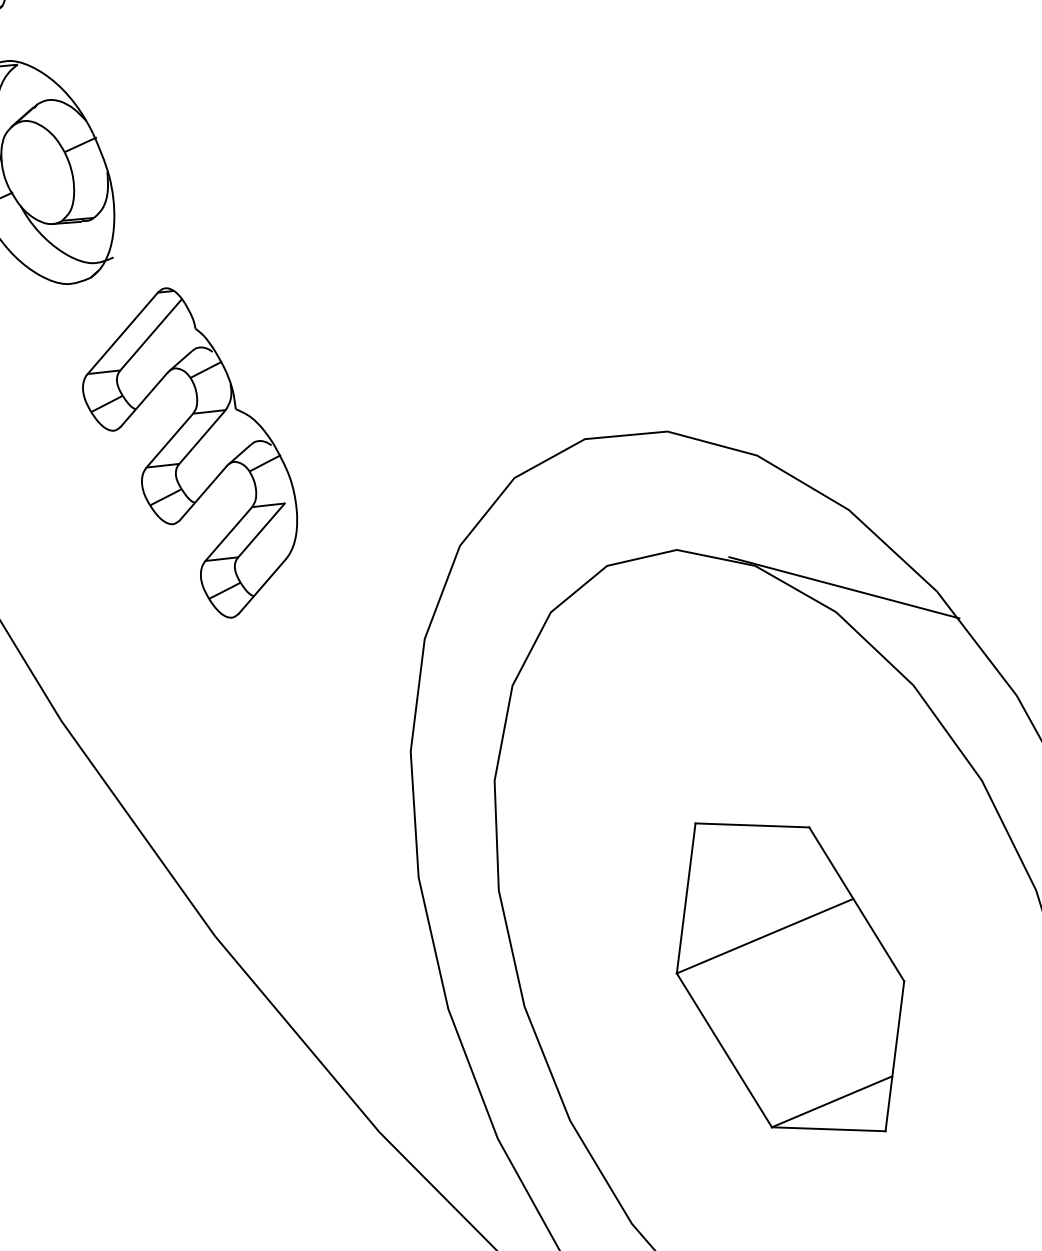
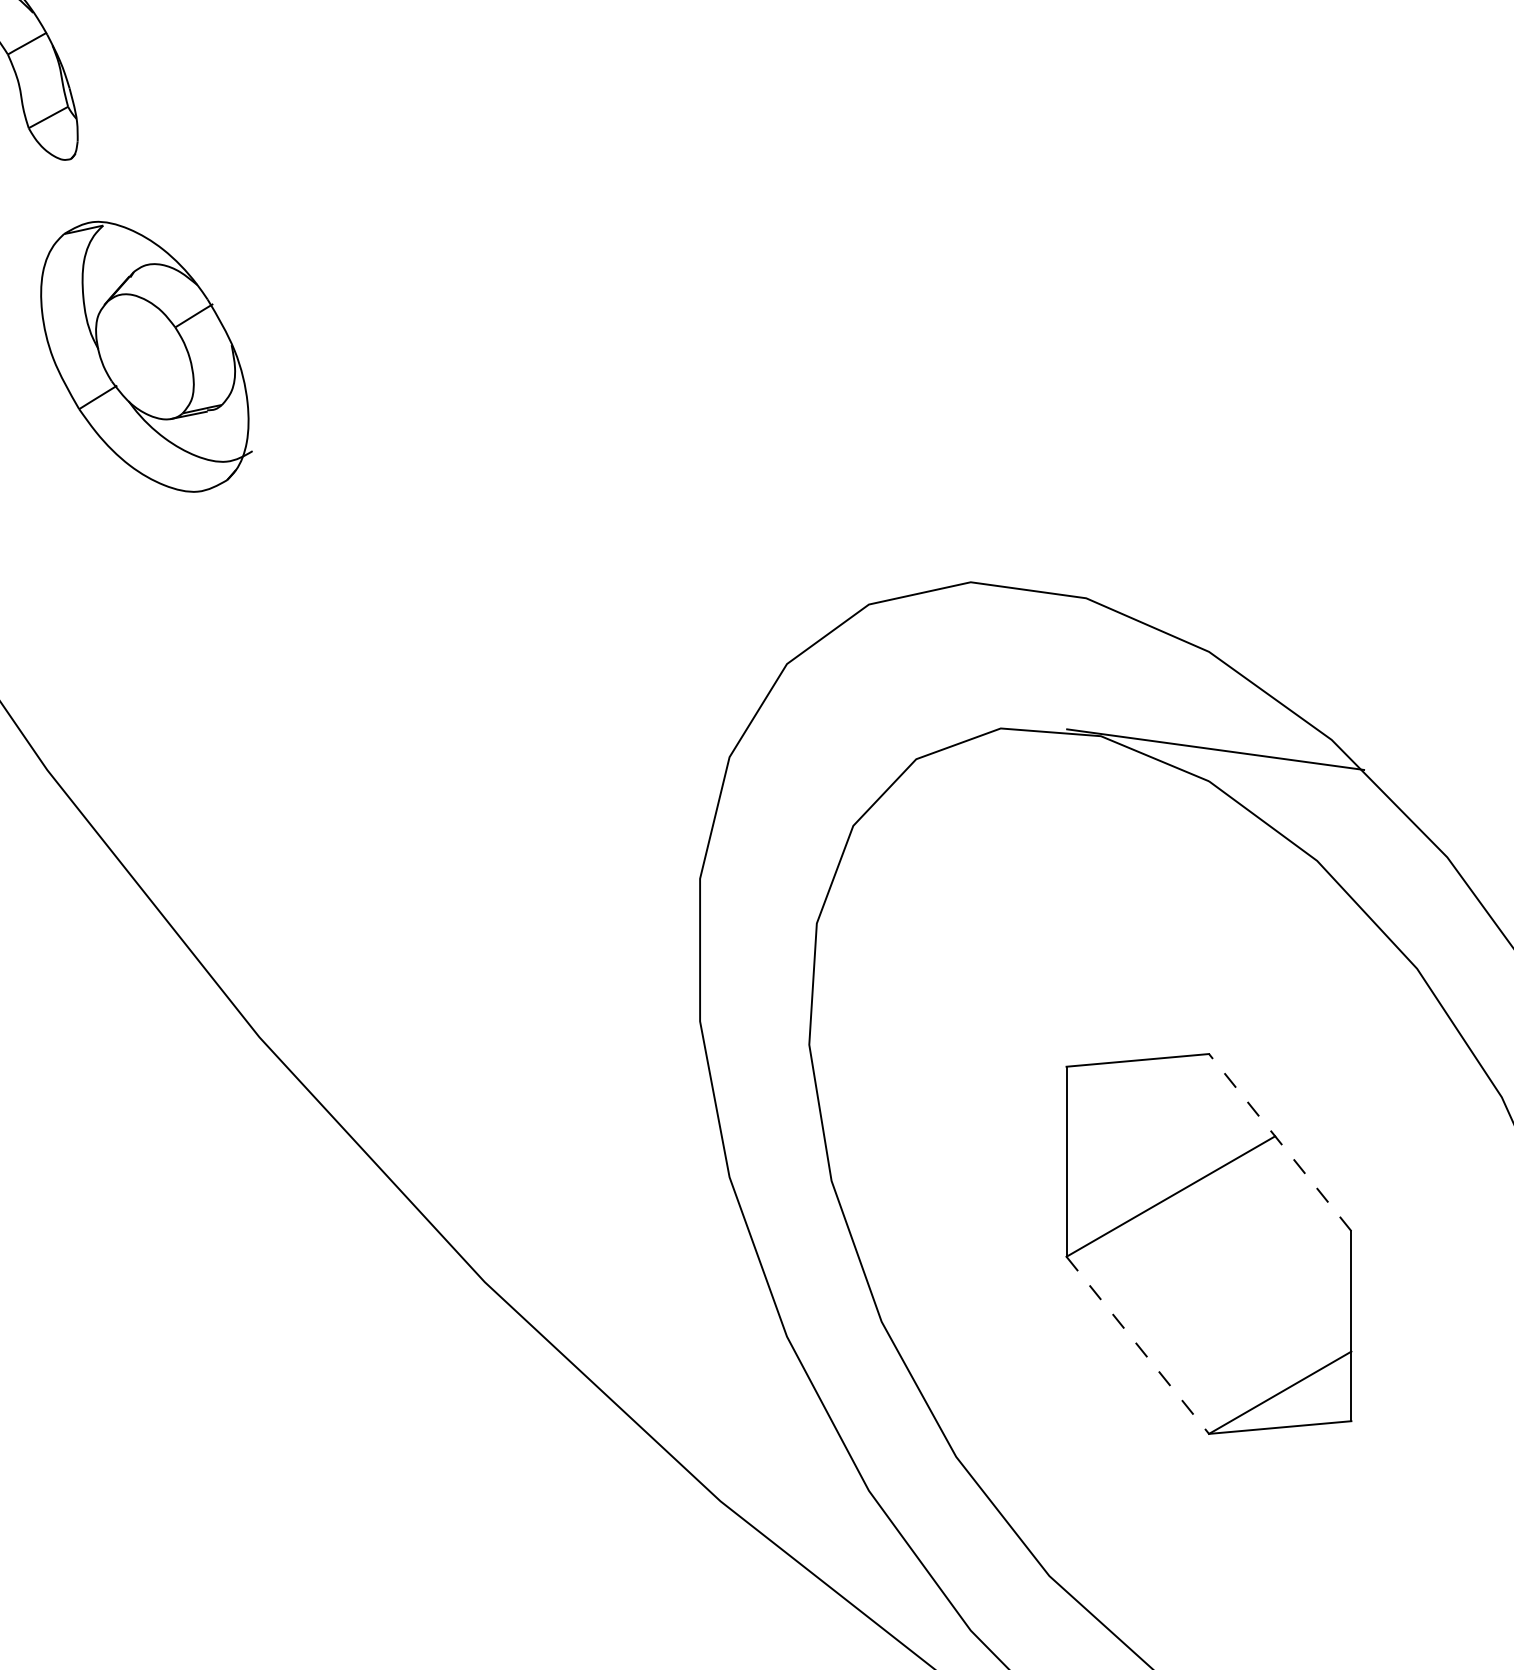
part: (190, 451) -> (378, 681), removed
line: (856, 904) -> (1280, 1142), solid -> dashed
line: (724, 1050) -> (1137, 1345), solid -> dashed

